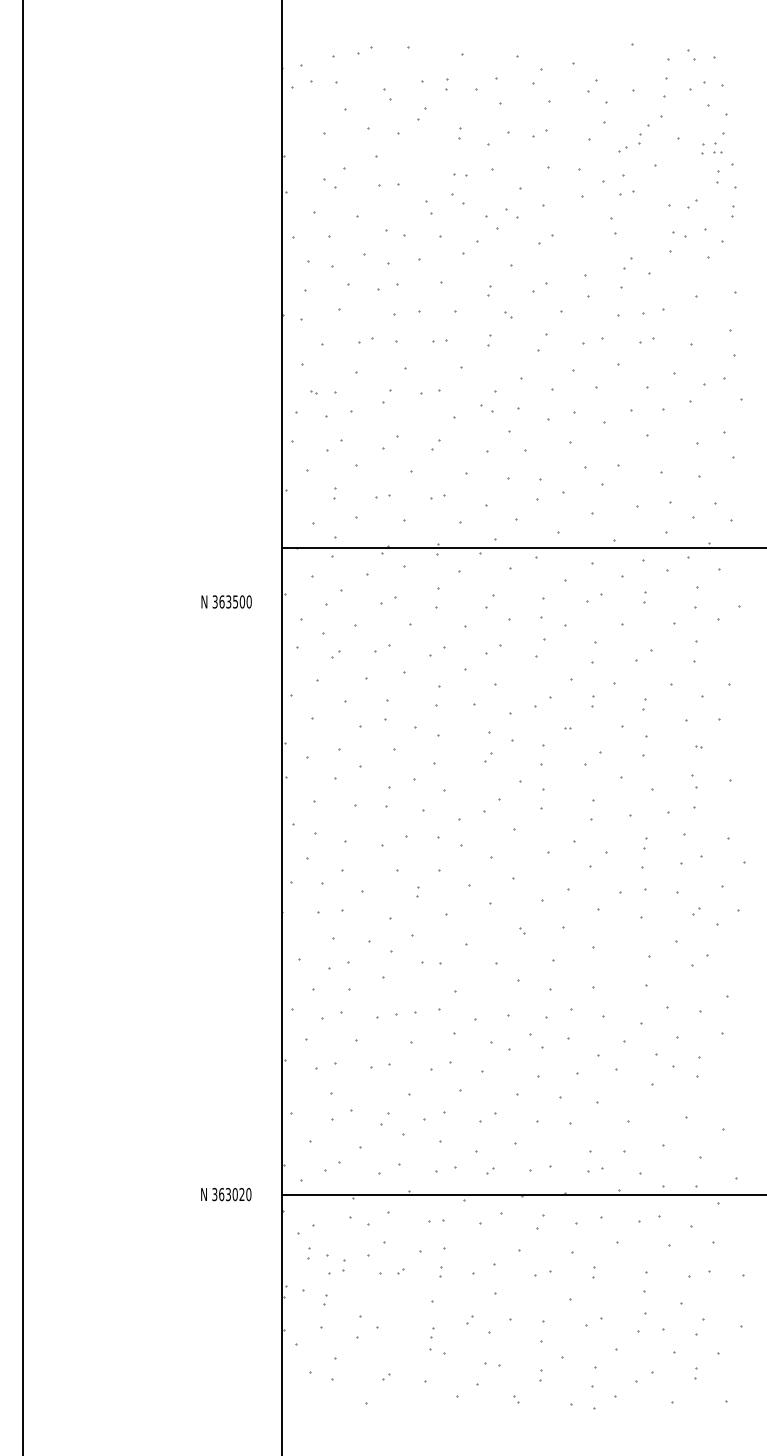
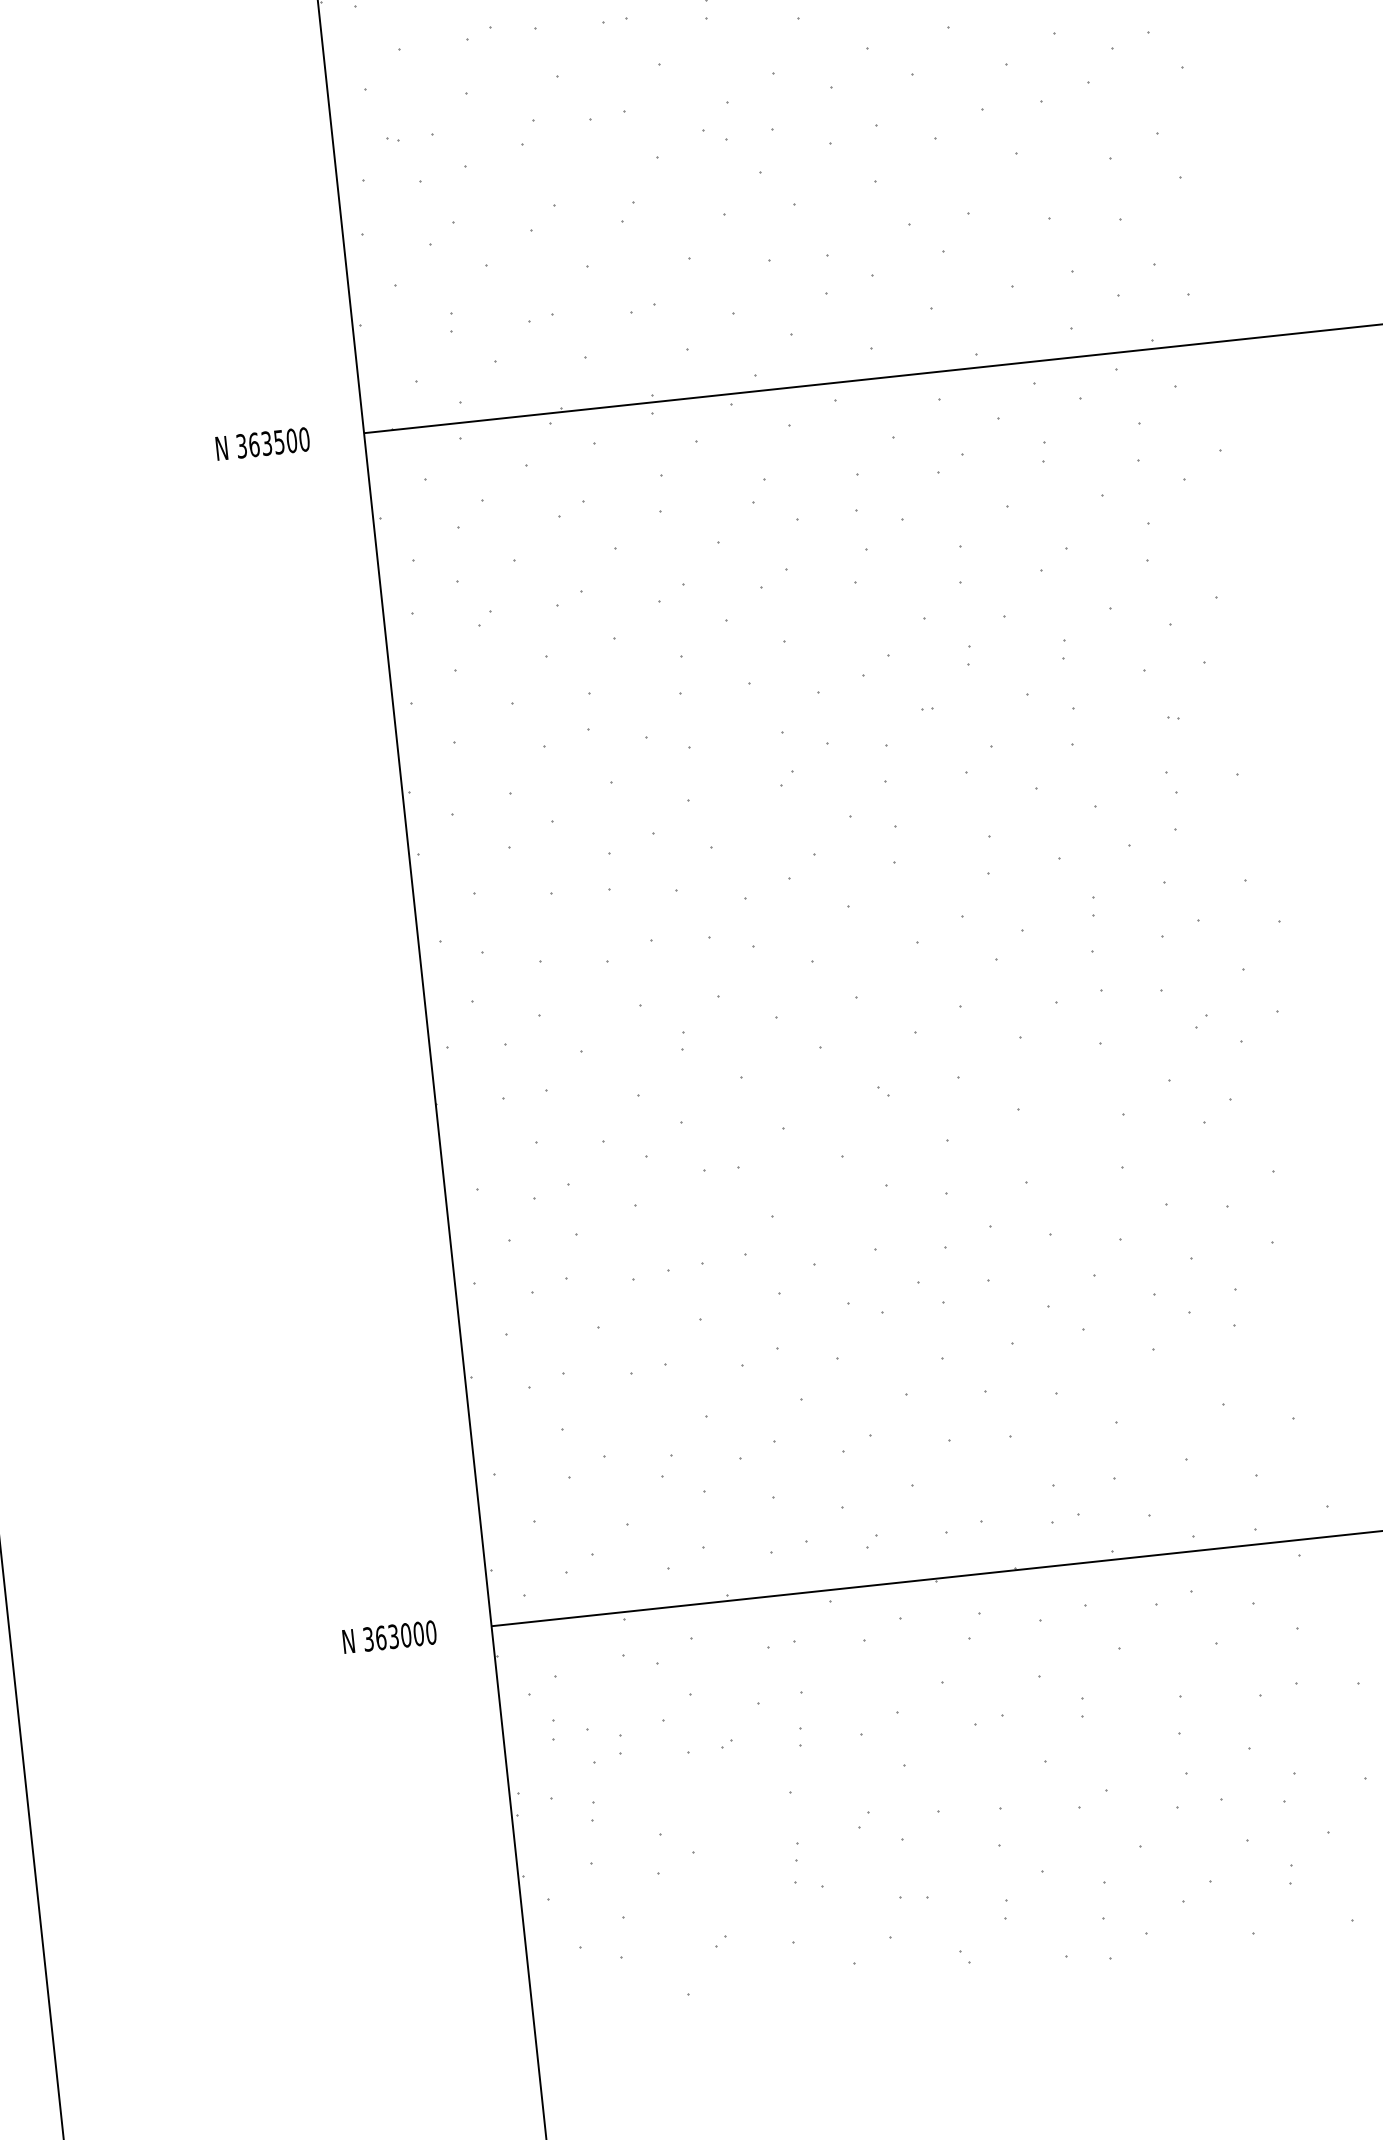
text: (226, 601) -> (262, 443), moved
text: (241, 1194) -> (417, 1633), 363020 -> 363000

